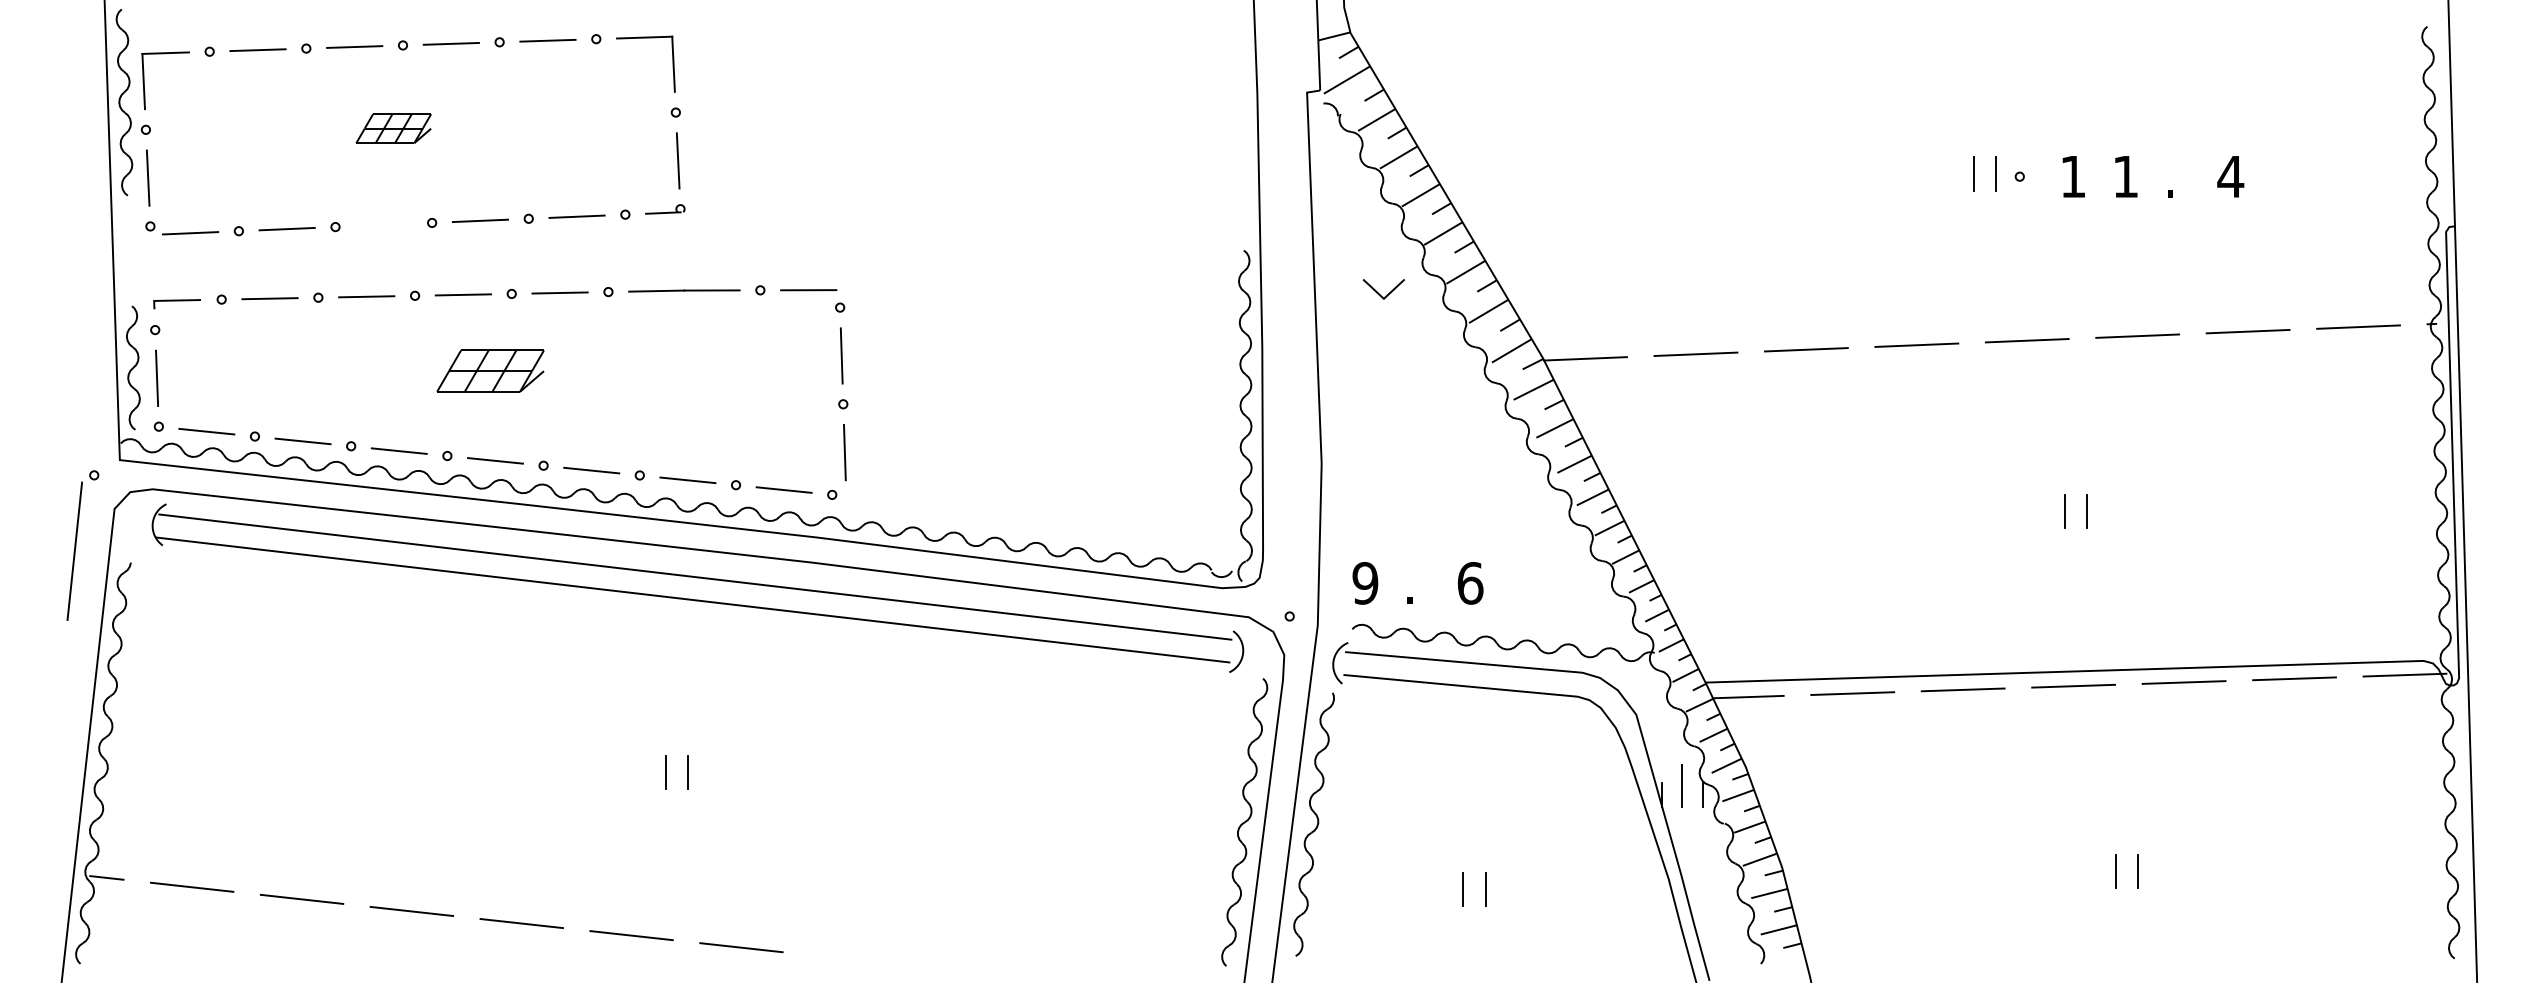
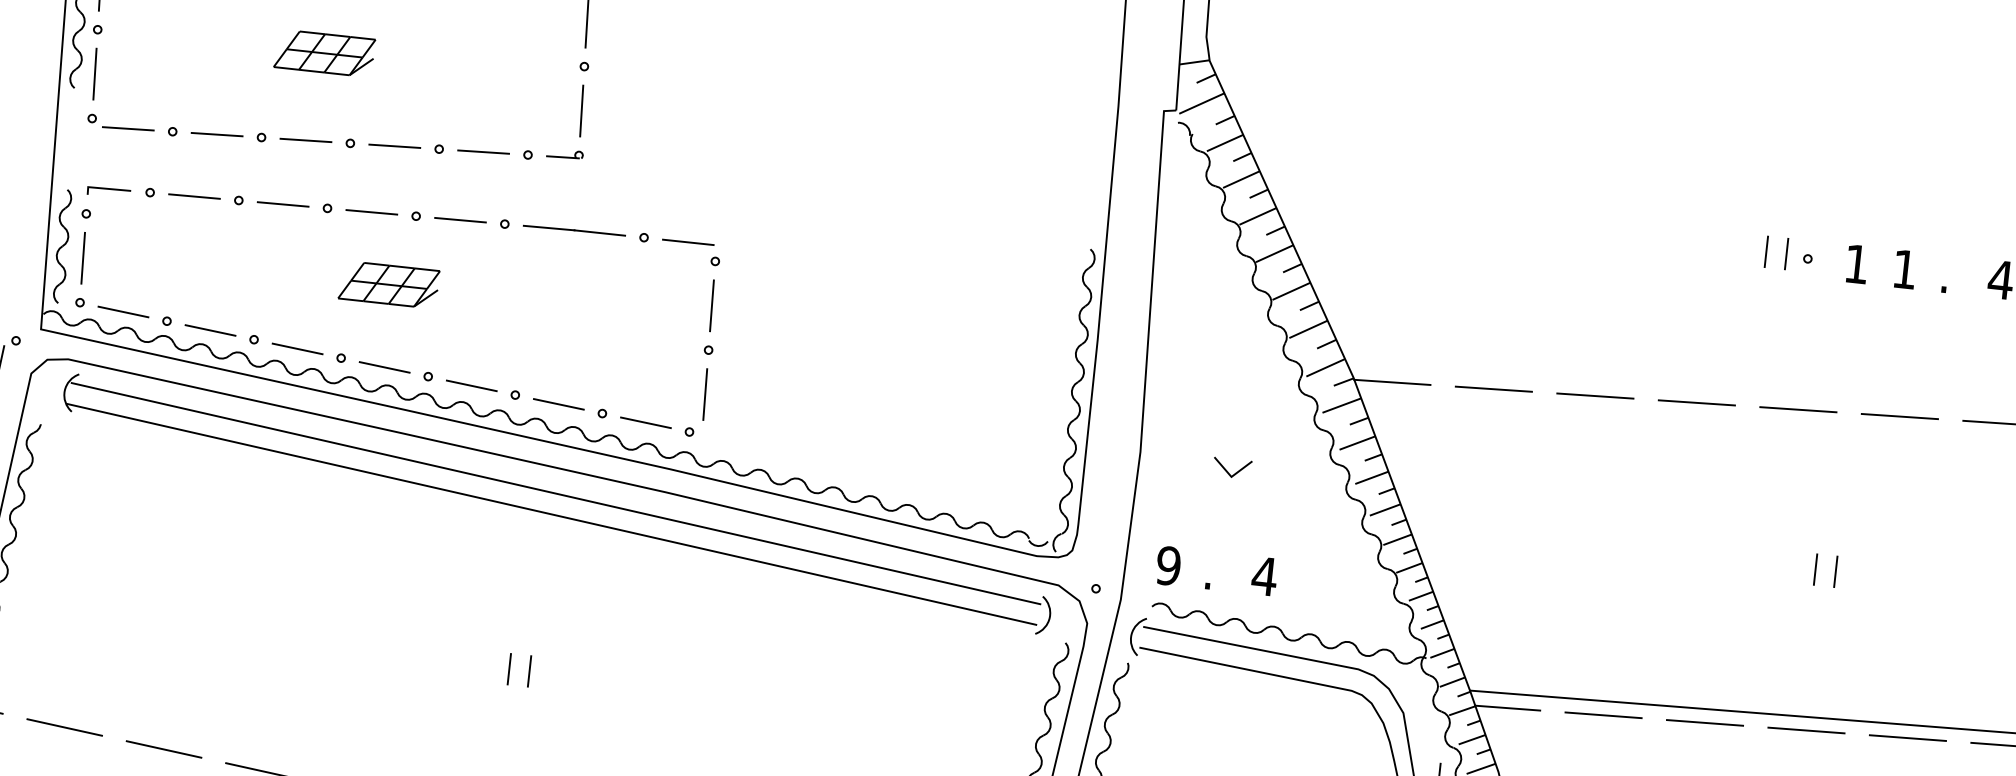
part: (393, 128) -> (324, 53), size x1.43
line: (383, 224) -> (305, 139), added
line: (1379, 293) -> (1228, 471), moved
text: (1469, 583) -> (1263, 576), 6 -> 4

